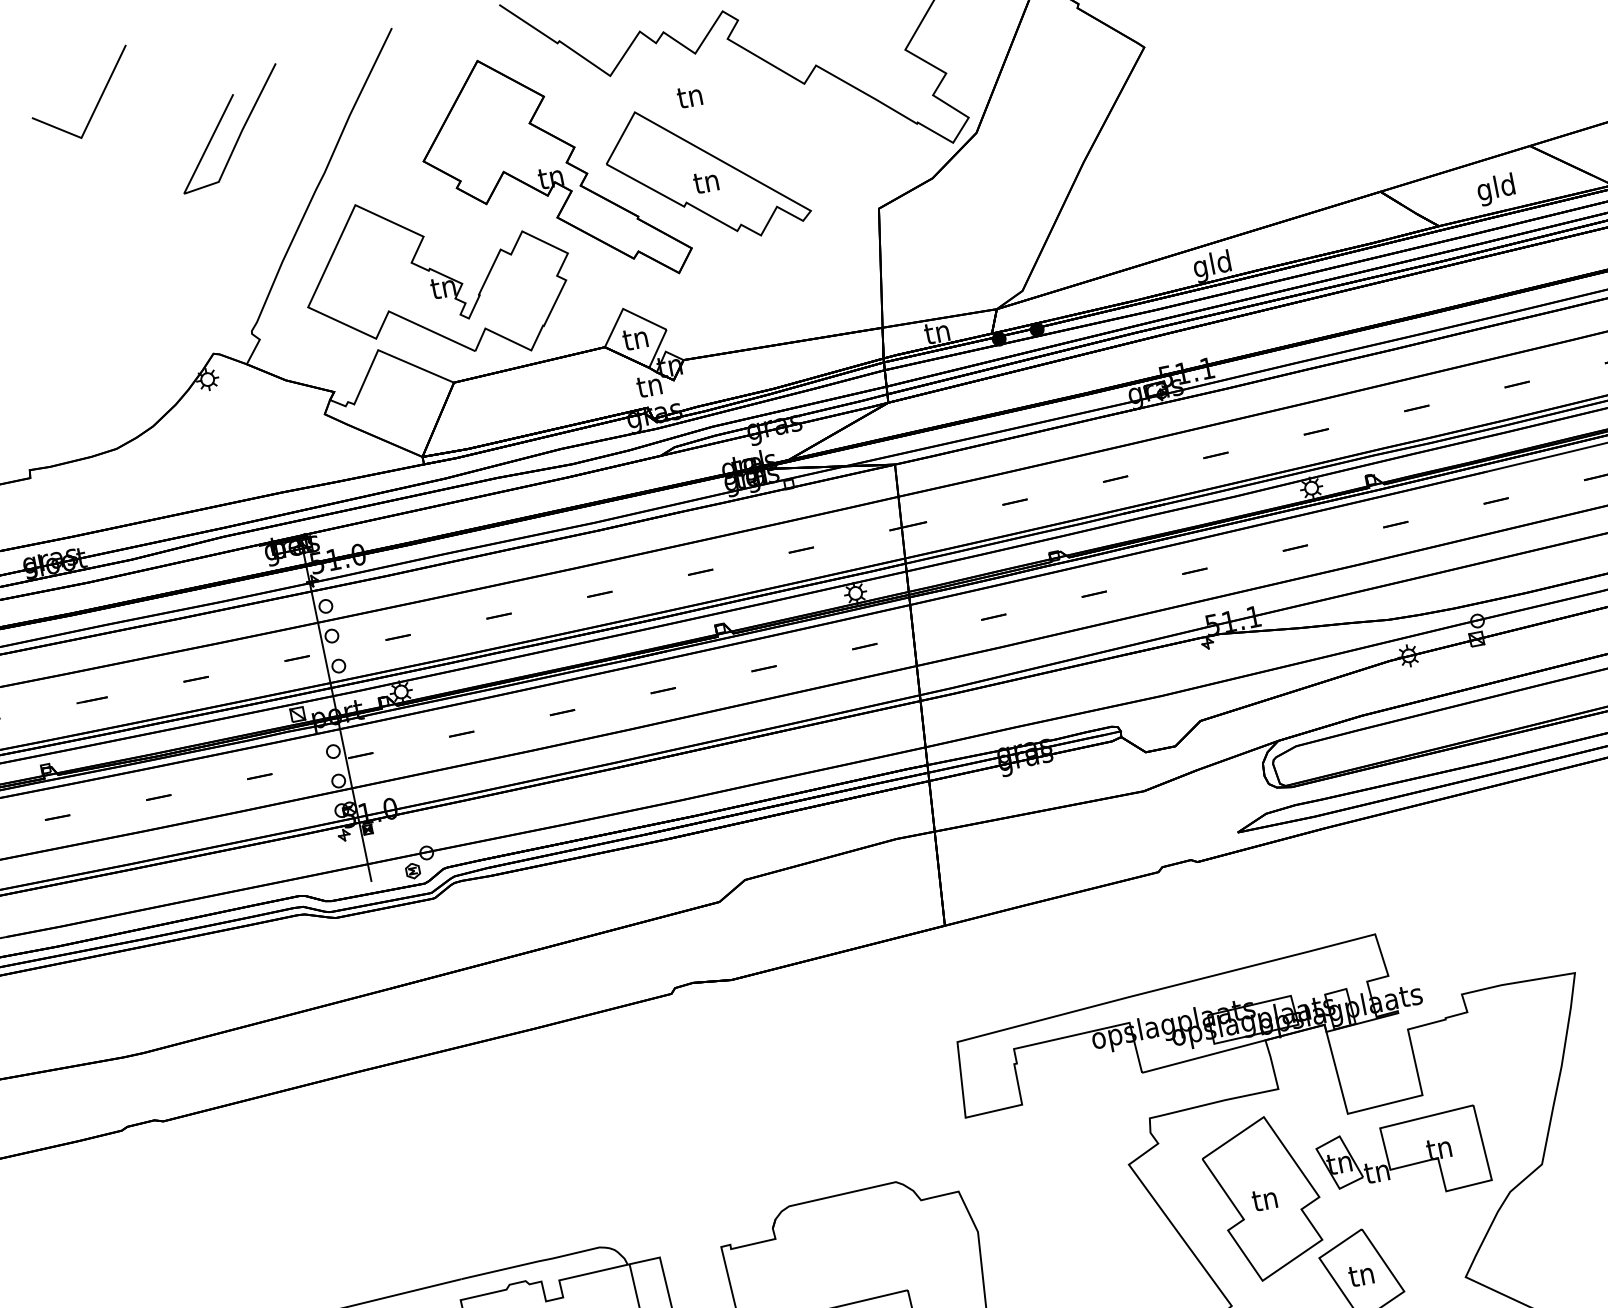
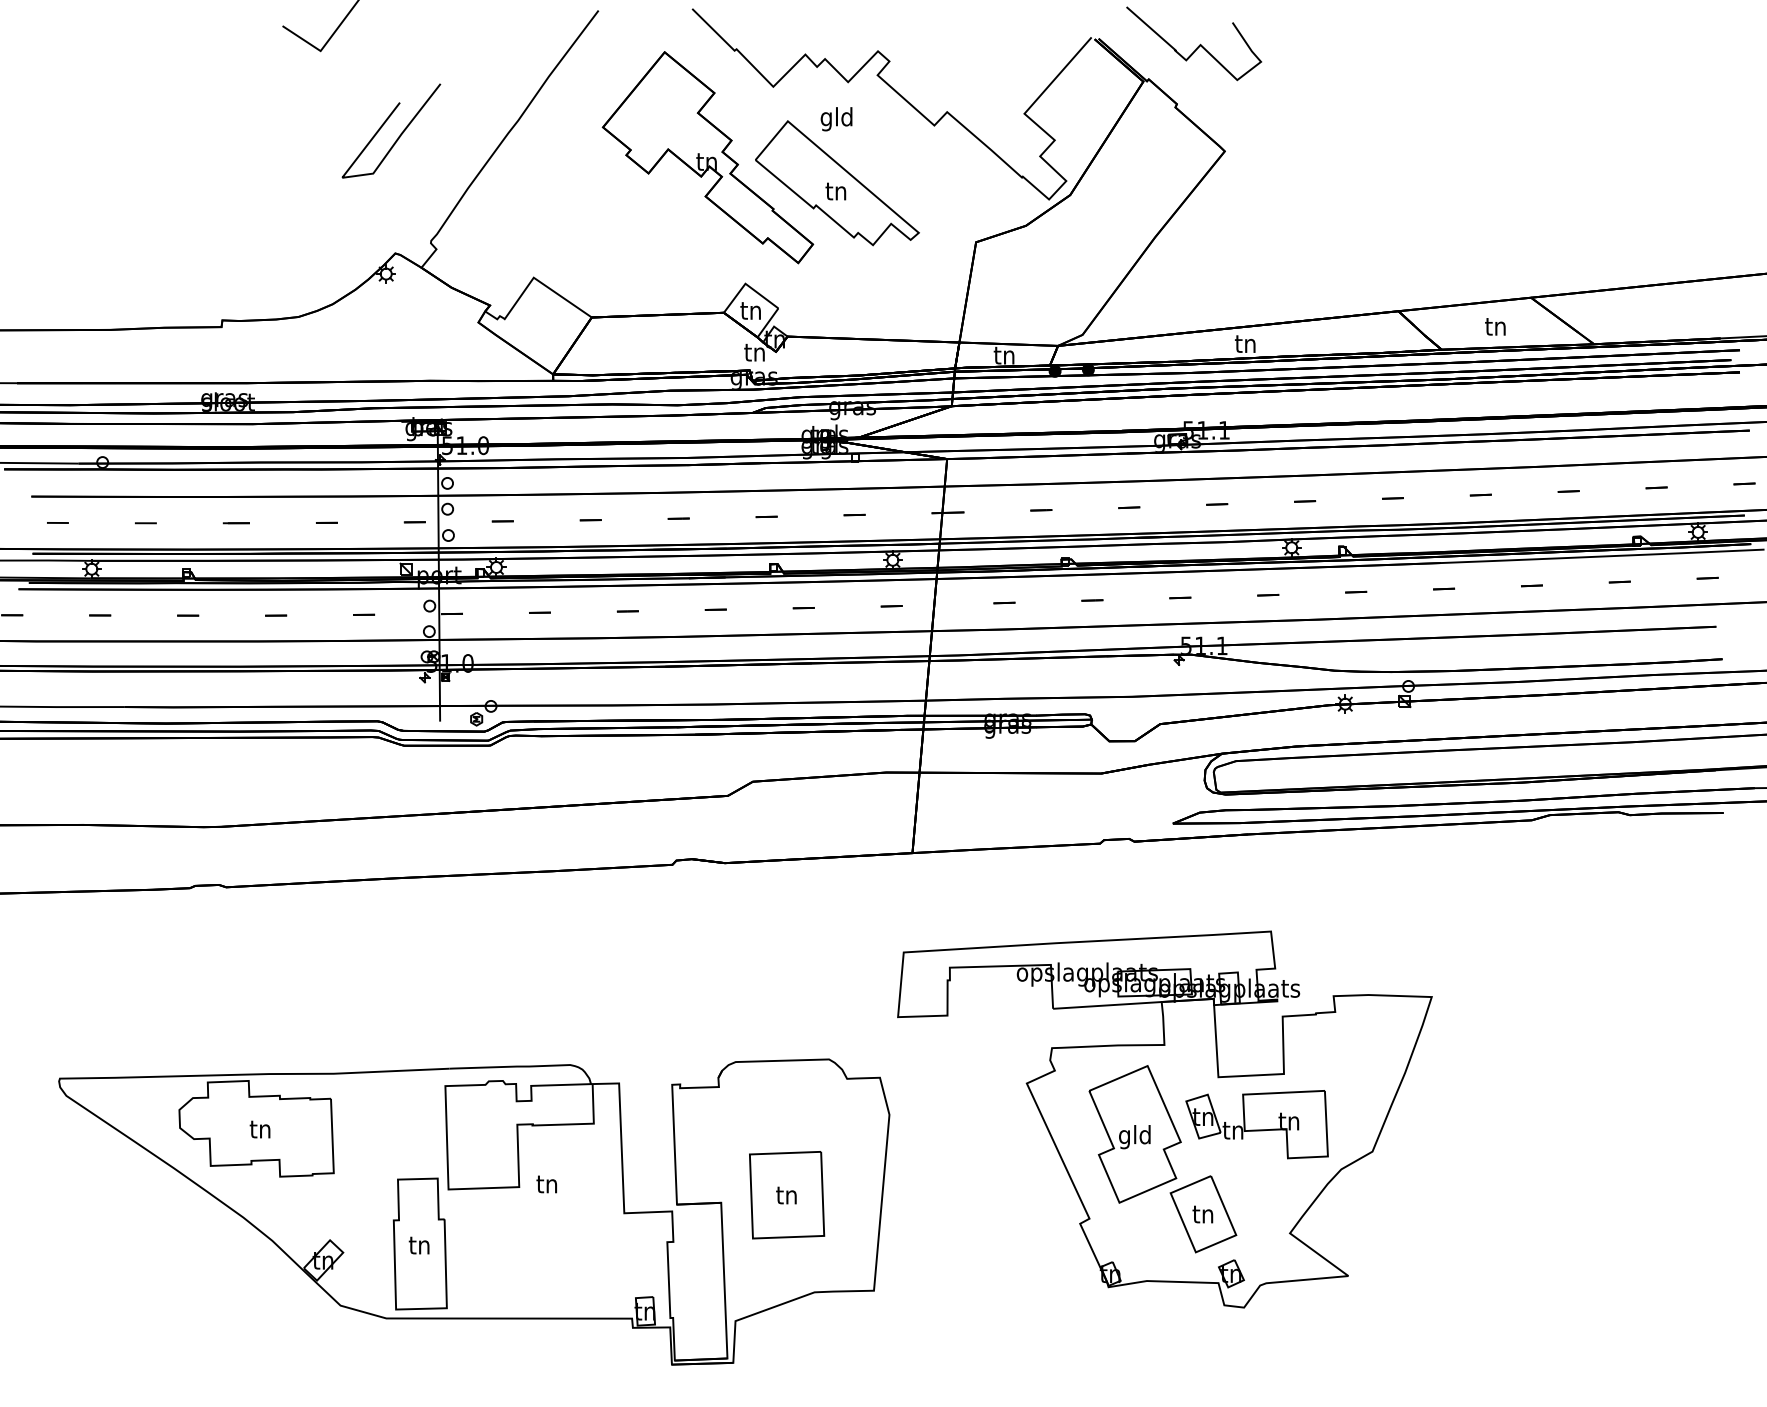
text: (690, 99) -> (836, 119), tn -> gld
curve: (221, 121) -> (385, 123), moved
text: (1496, 189) -> (1495, 328), gld -> tn
text: (1212, 266) -> (1245, 345), gld -> tn
part: (437, 278) -> (595, 227), removed
text: (1265, 1202) -> (1134, 1137), tn -> gld

